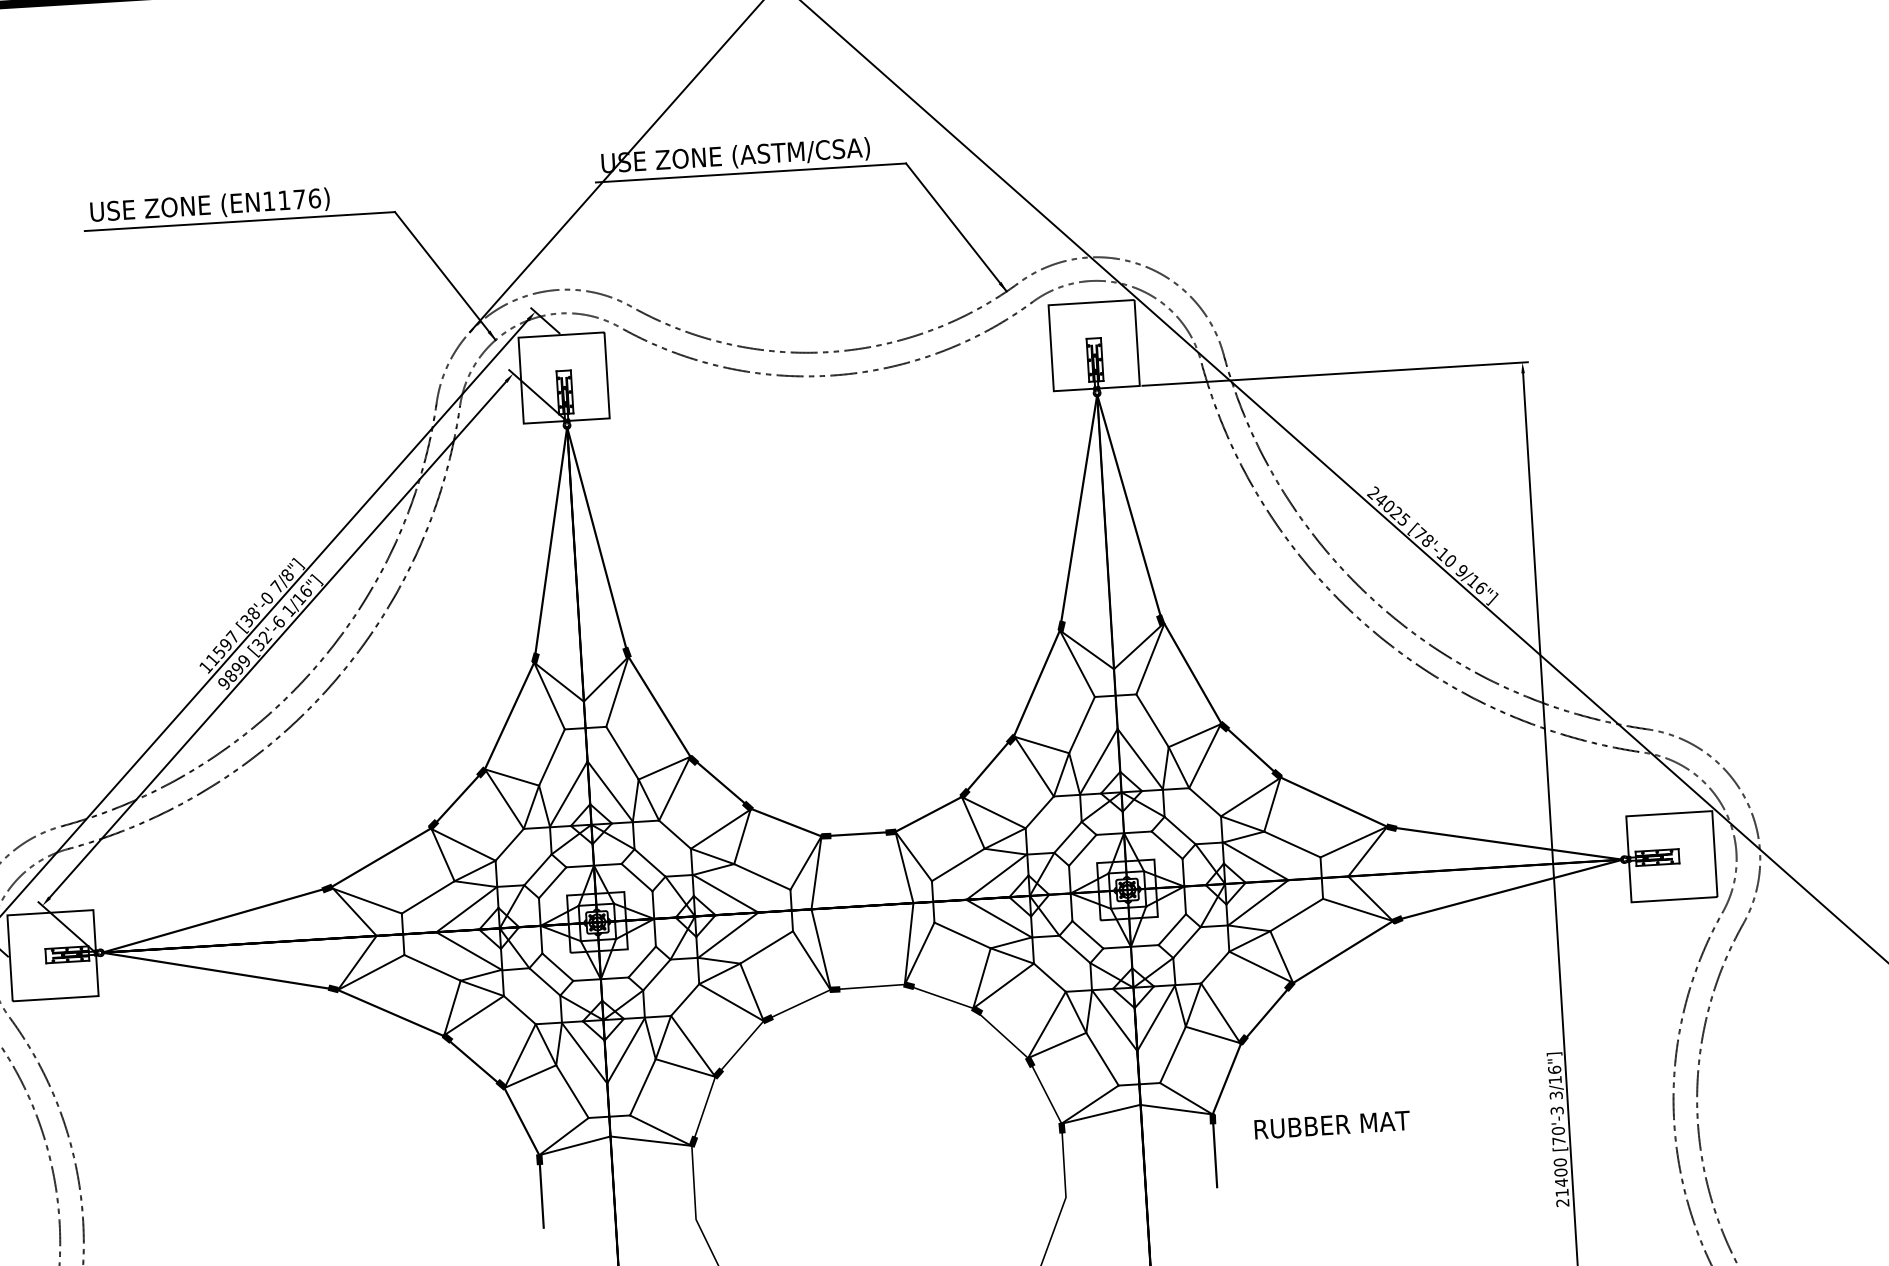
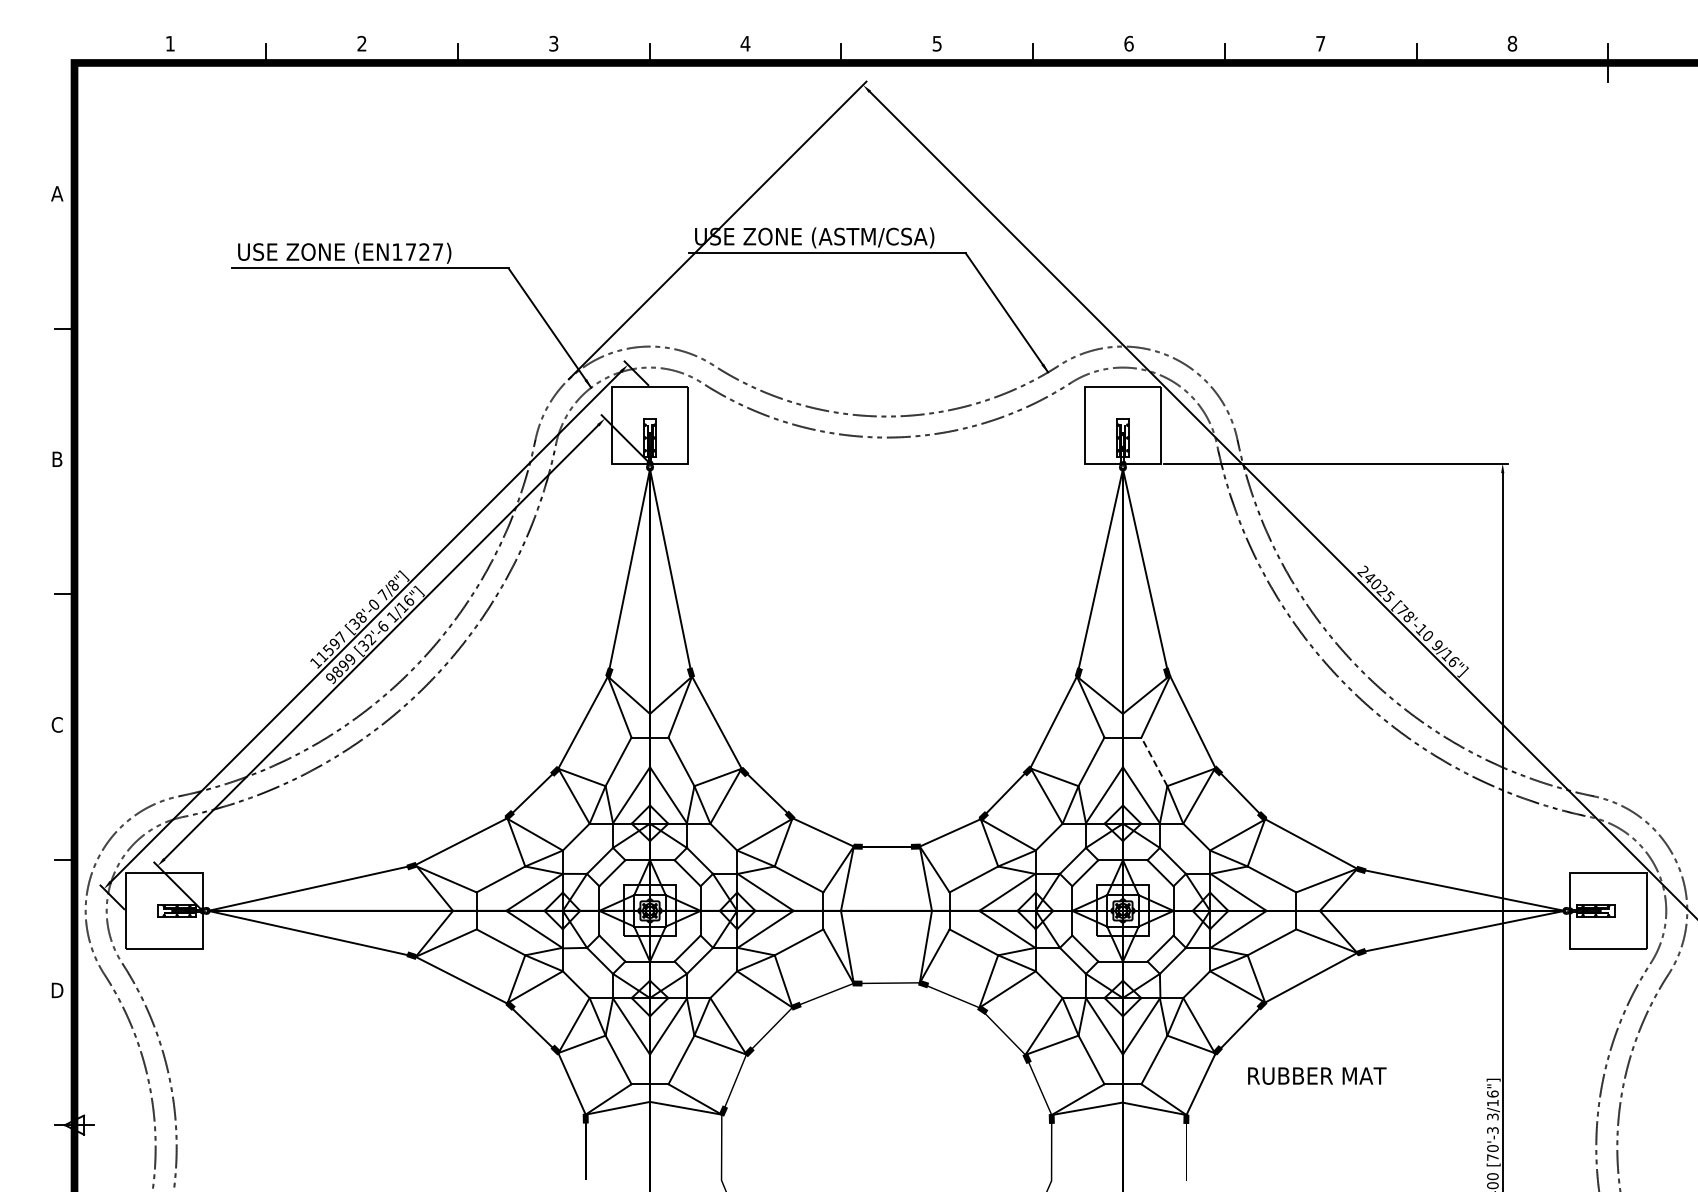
text: (299, 198) -> (424, 251), (EN1176) -> (EN1727)
line: (1152, 720) -> (1154, 761), solid -> dashed
text: (1332, 1124) -> (1317, 1075), moved

